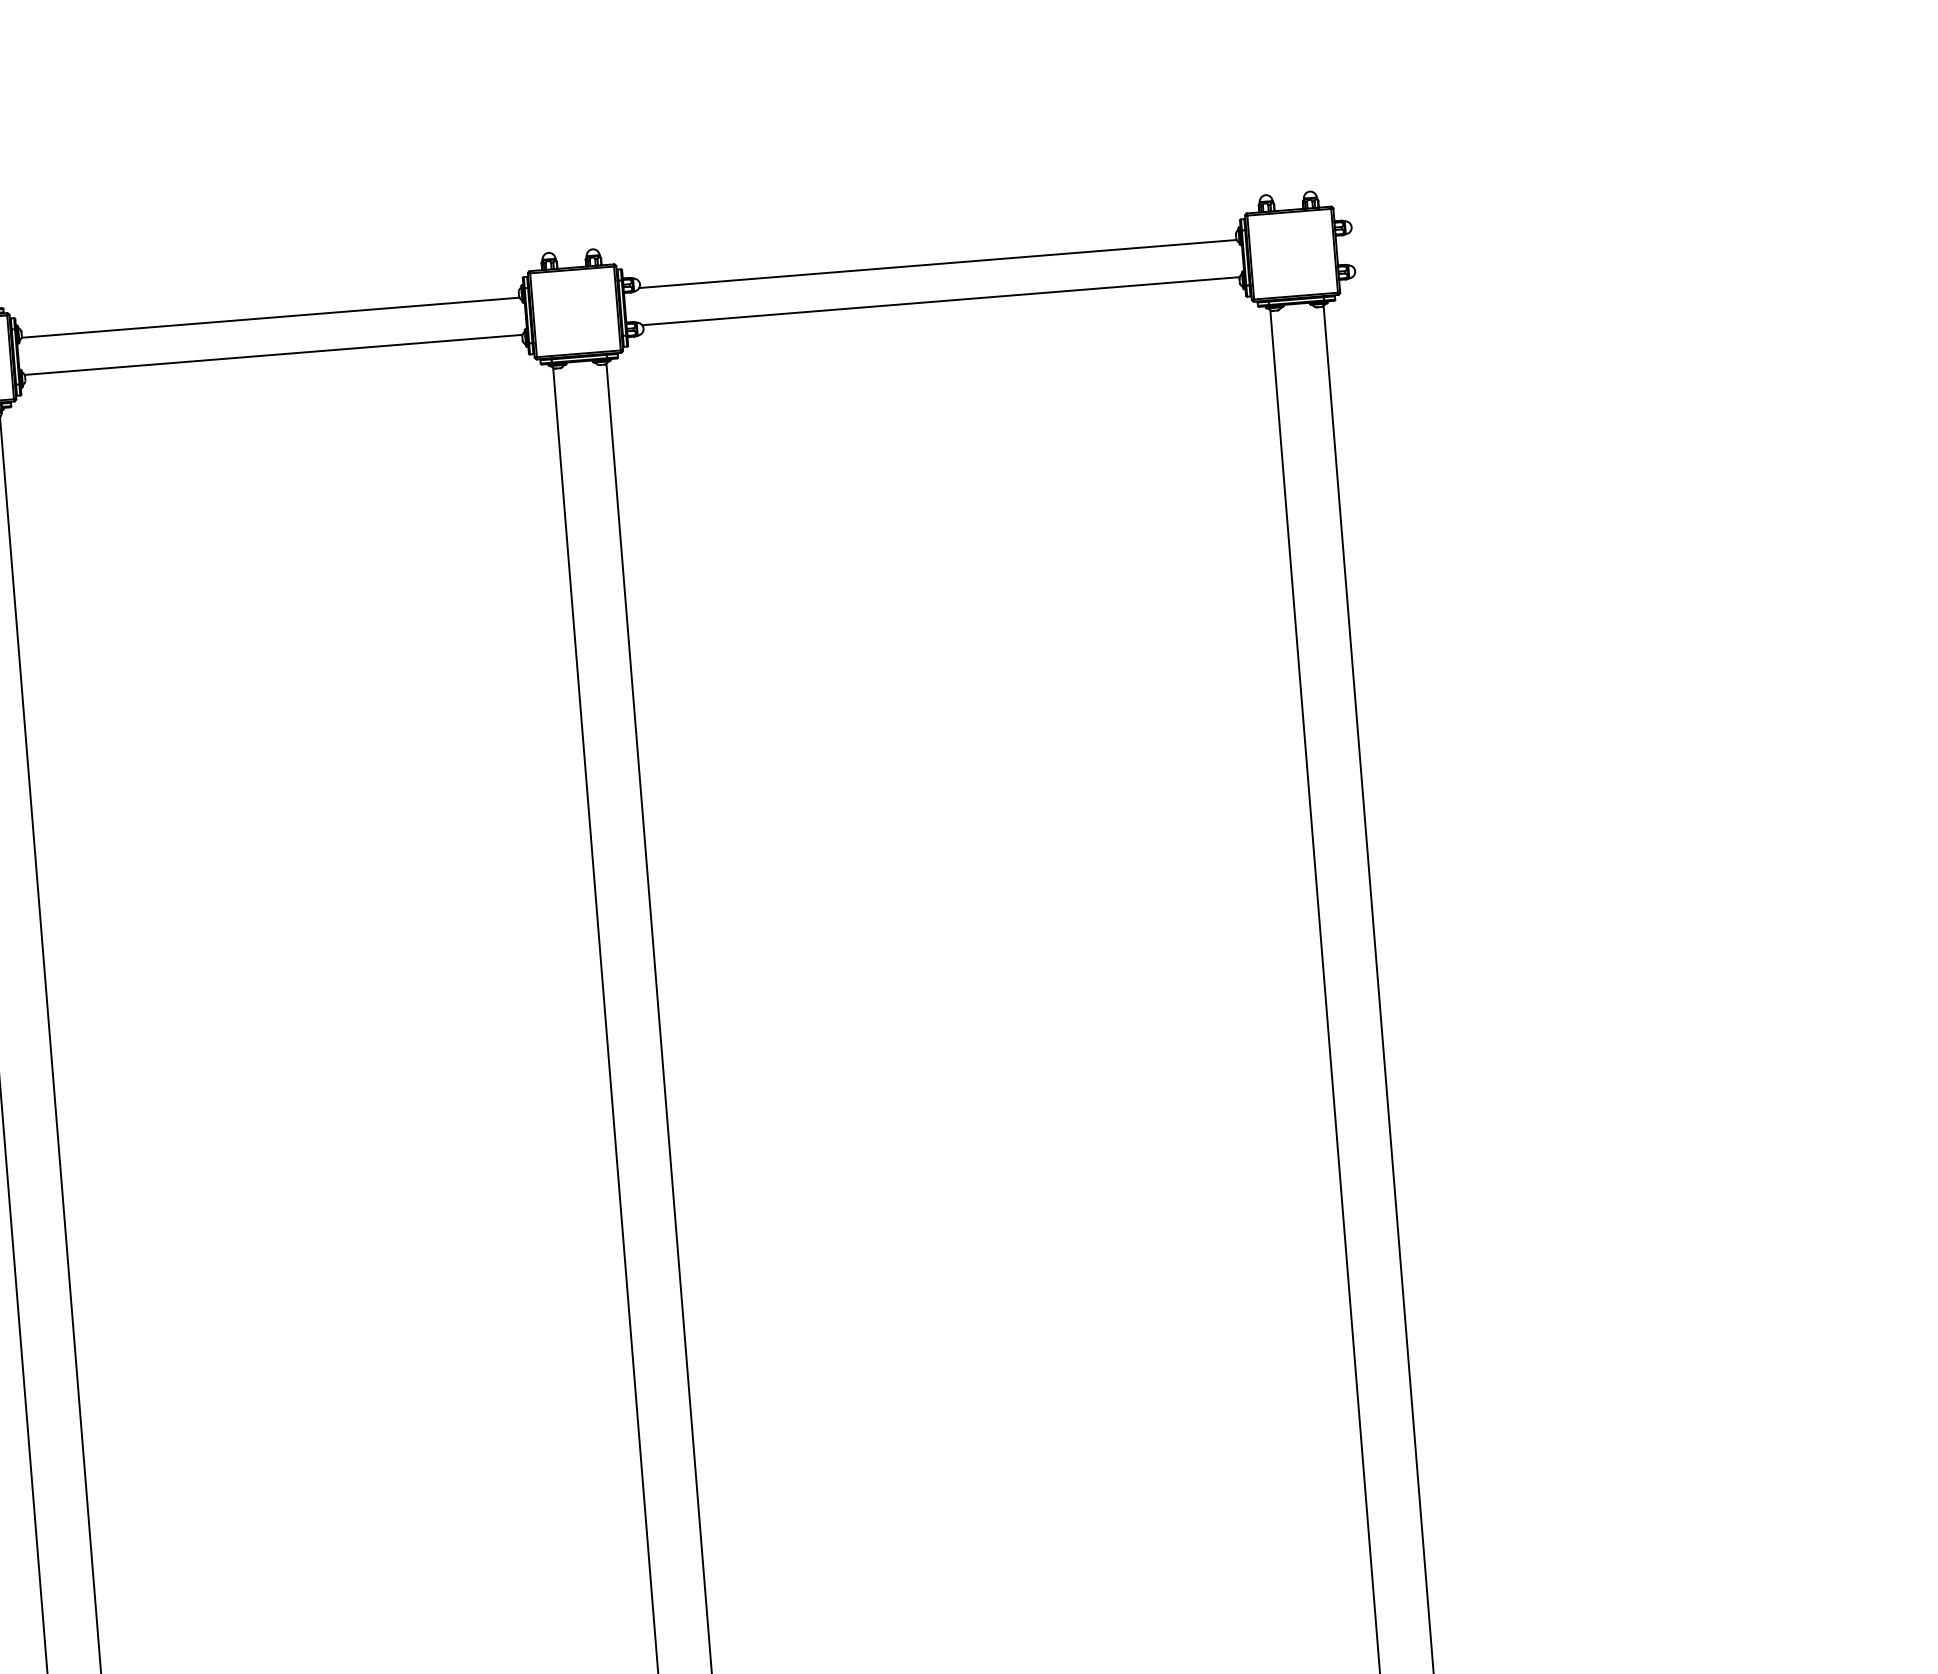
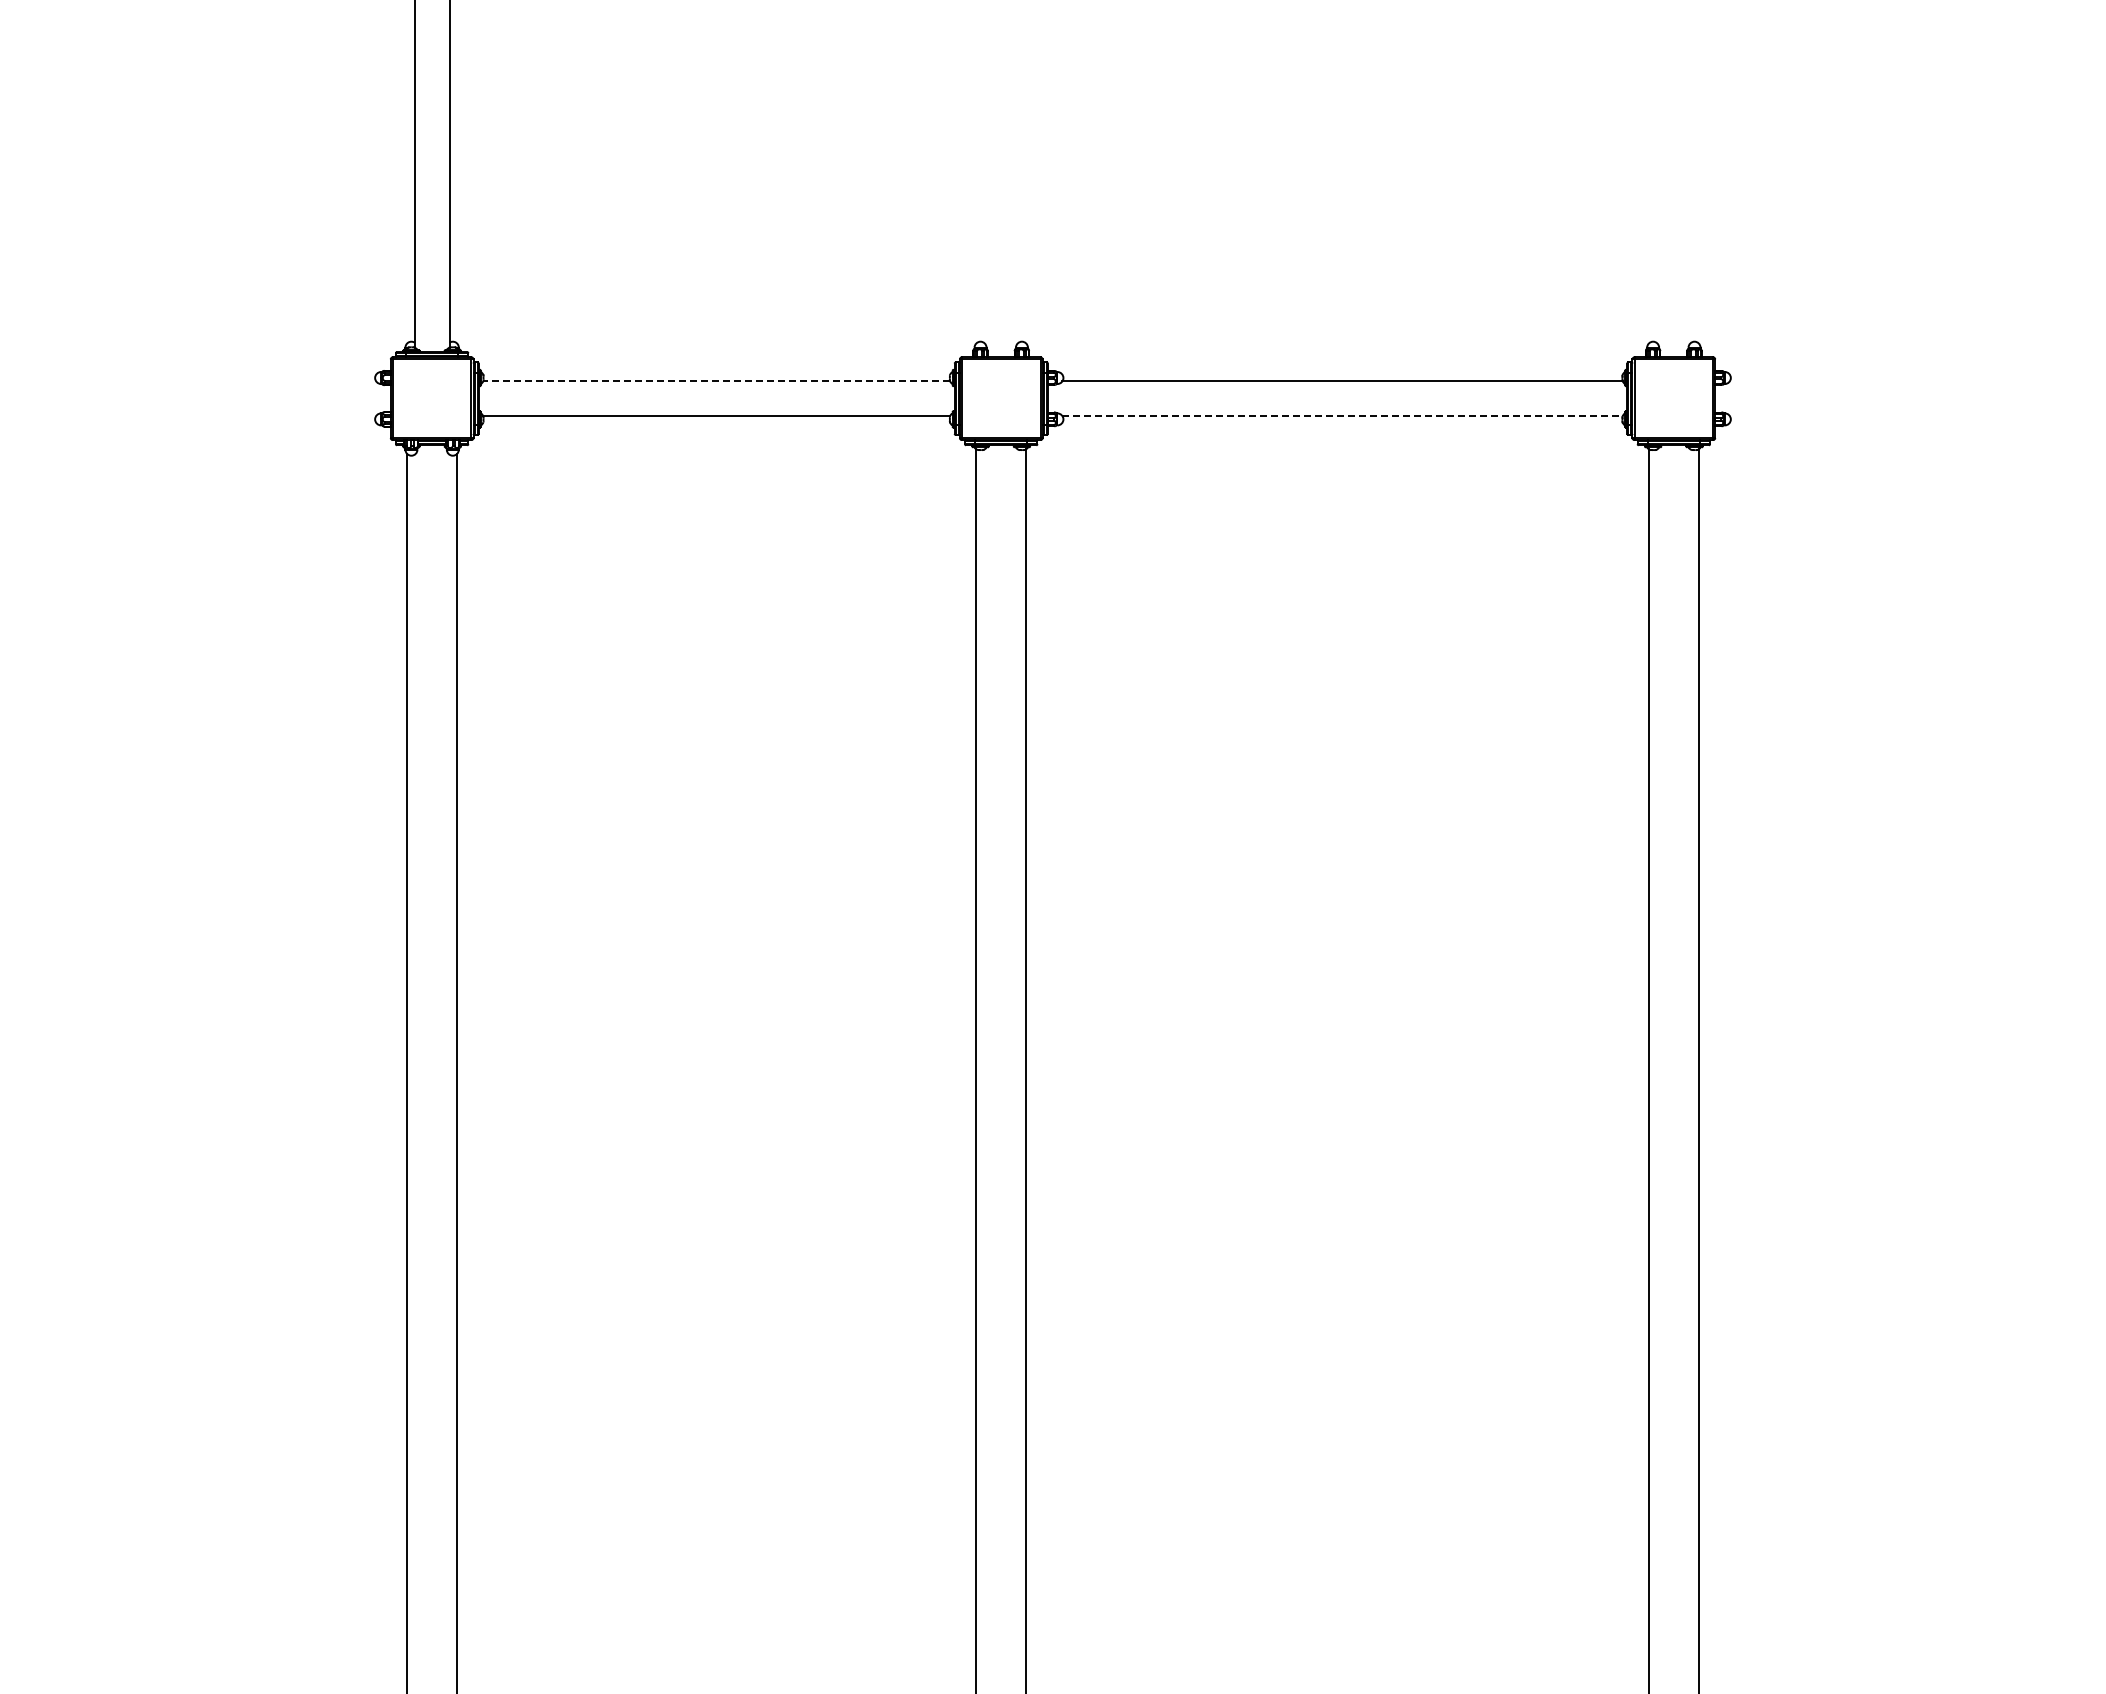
line: (941, 301) -> (1343, 416), solid -> dashed
line: (270, 317) -> (716, 381), solid -> dashed

